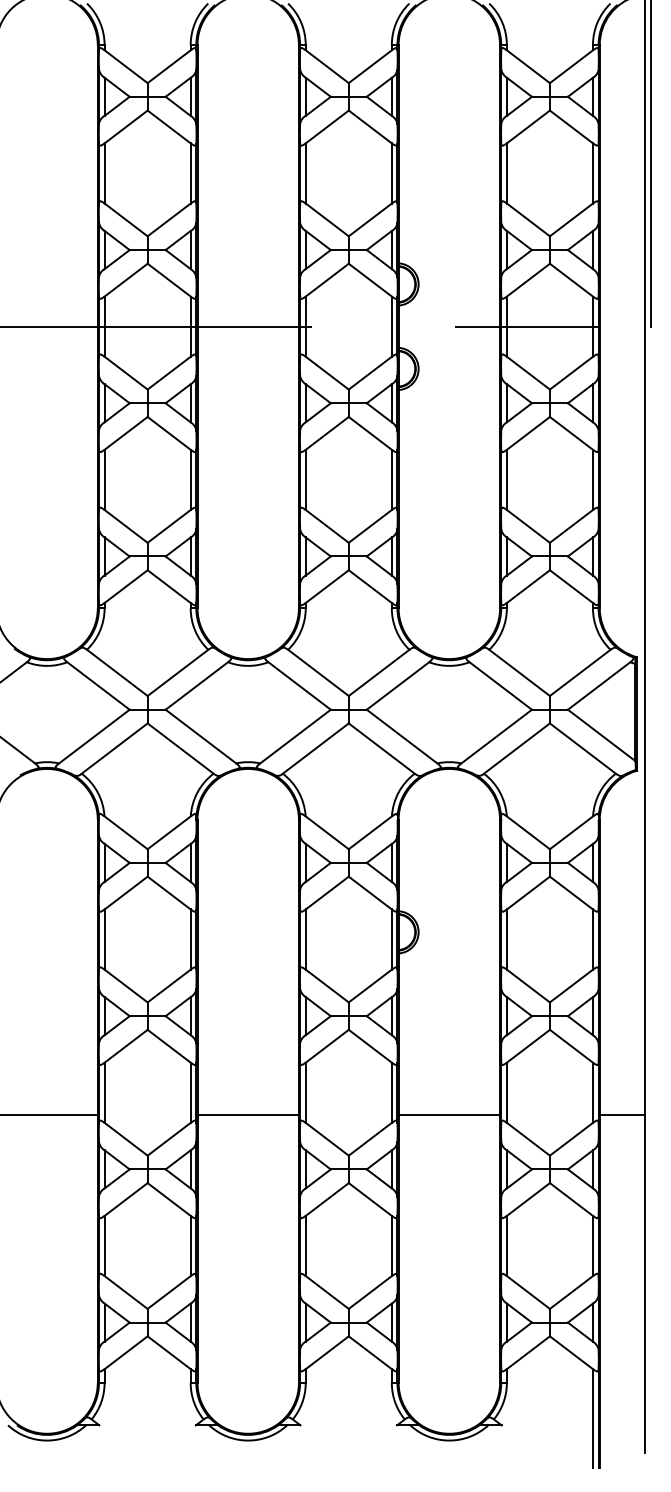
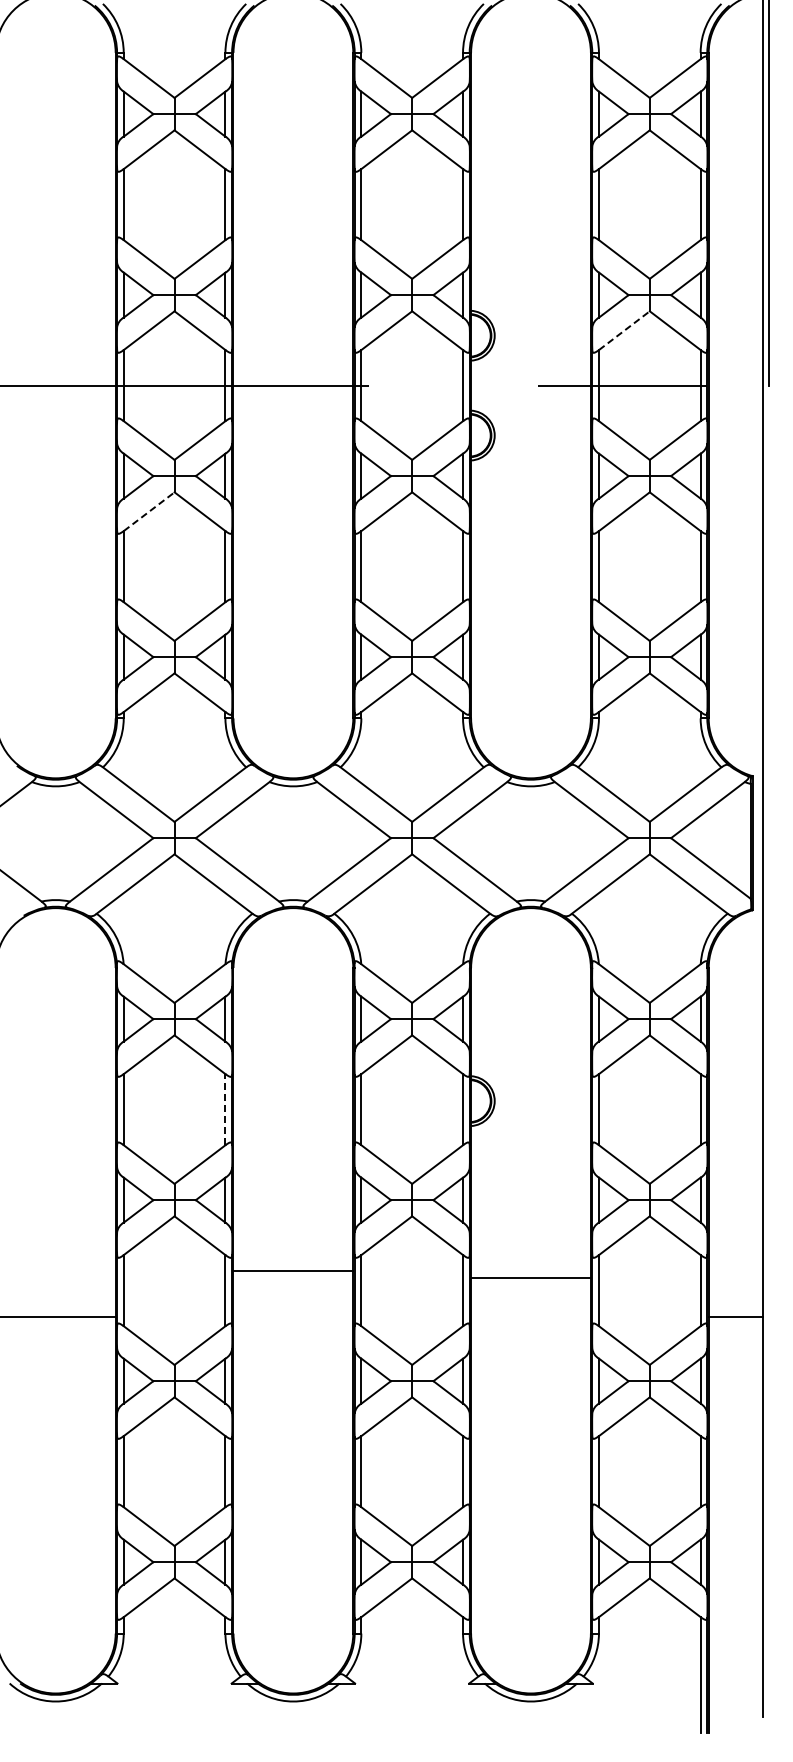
line: (528, 280) -> (624, 330), solid -> dashed
line: (126, 433) -> (149, 511), solid -> dashed
line: (190, 939) -> (225, 1109), solid -> dashed
line: (248, 1115) -> (293, 1271), moved
line: (448, 1115) -> (530, 1278), moved

